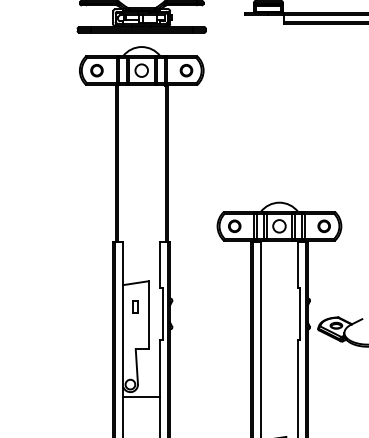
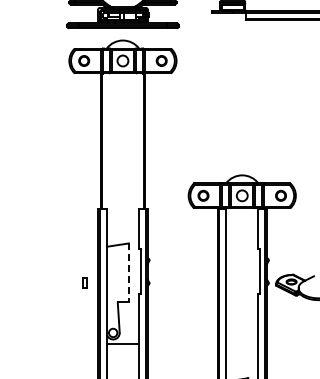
part: (135, 306) -> (84, 282), moved
line: (148, 315) -> (128, 273), solid -> dashed

